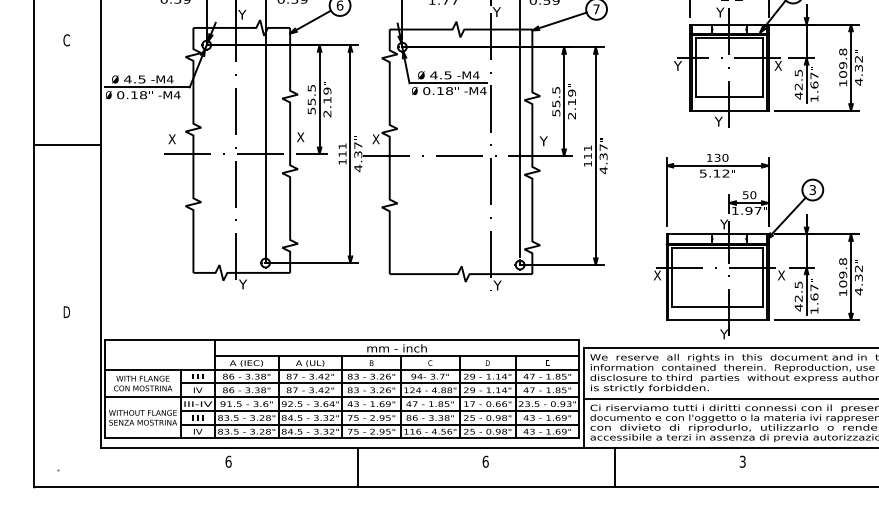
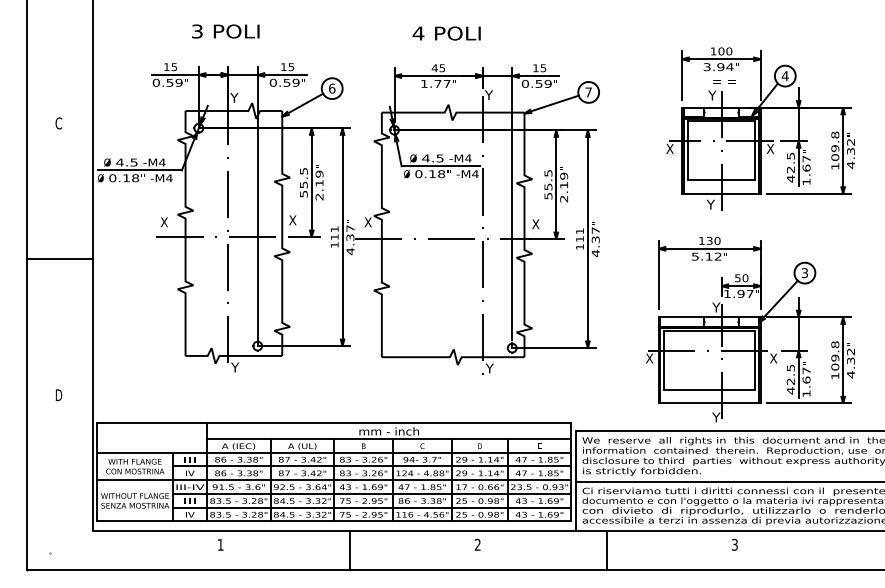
text: (677, 65) -> (669, 148), Y -> X
text: (543, 141) -> (535, 224), Y -> X
line: (67, 145) -> (59, 259), moved
text: (228, 461) -> (220, 544), 6 -> 1
text: (485, 461) -> (477, 544), 6 -> 2

